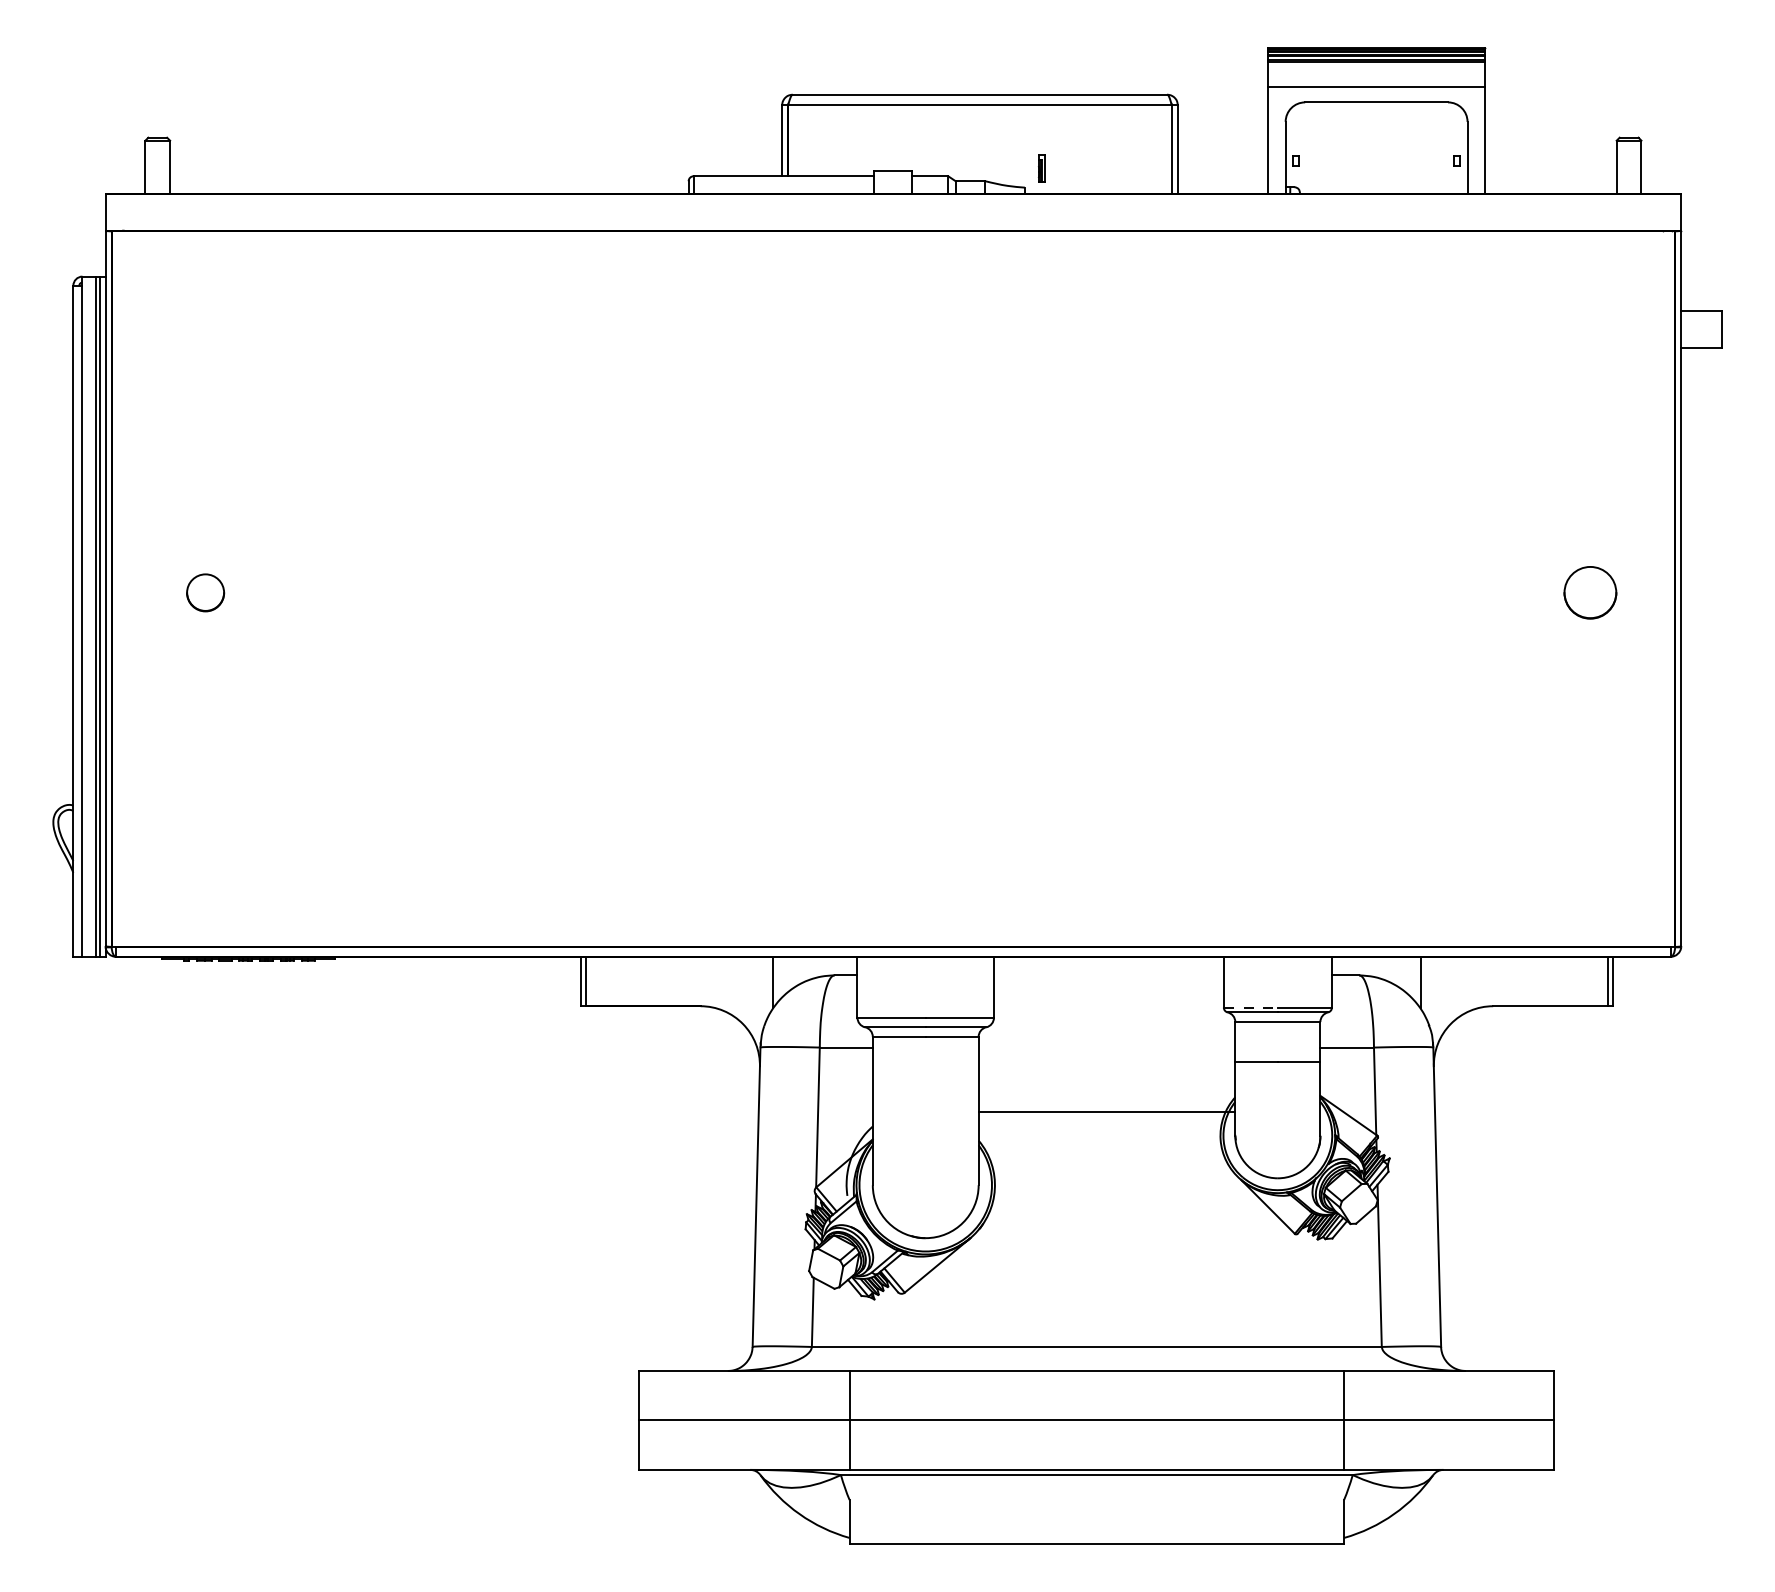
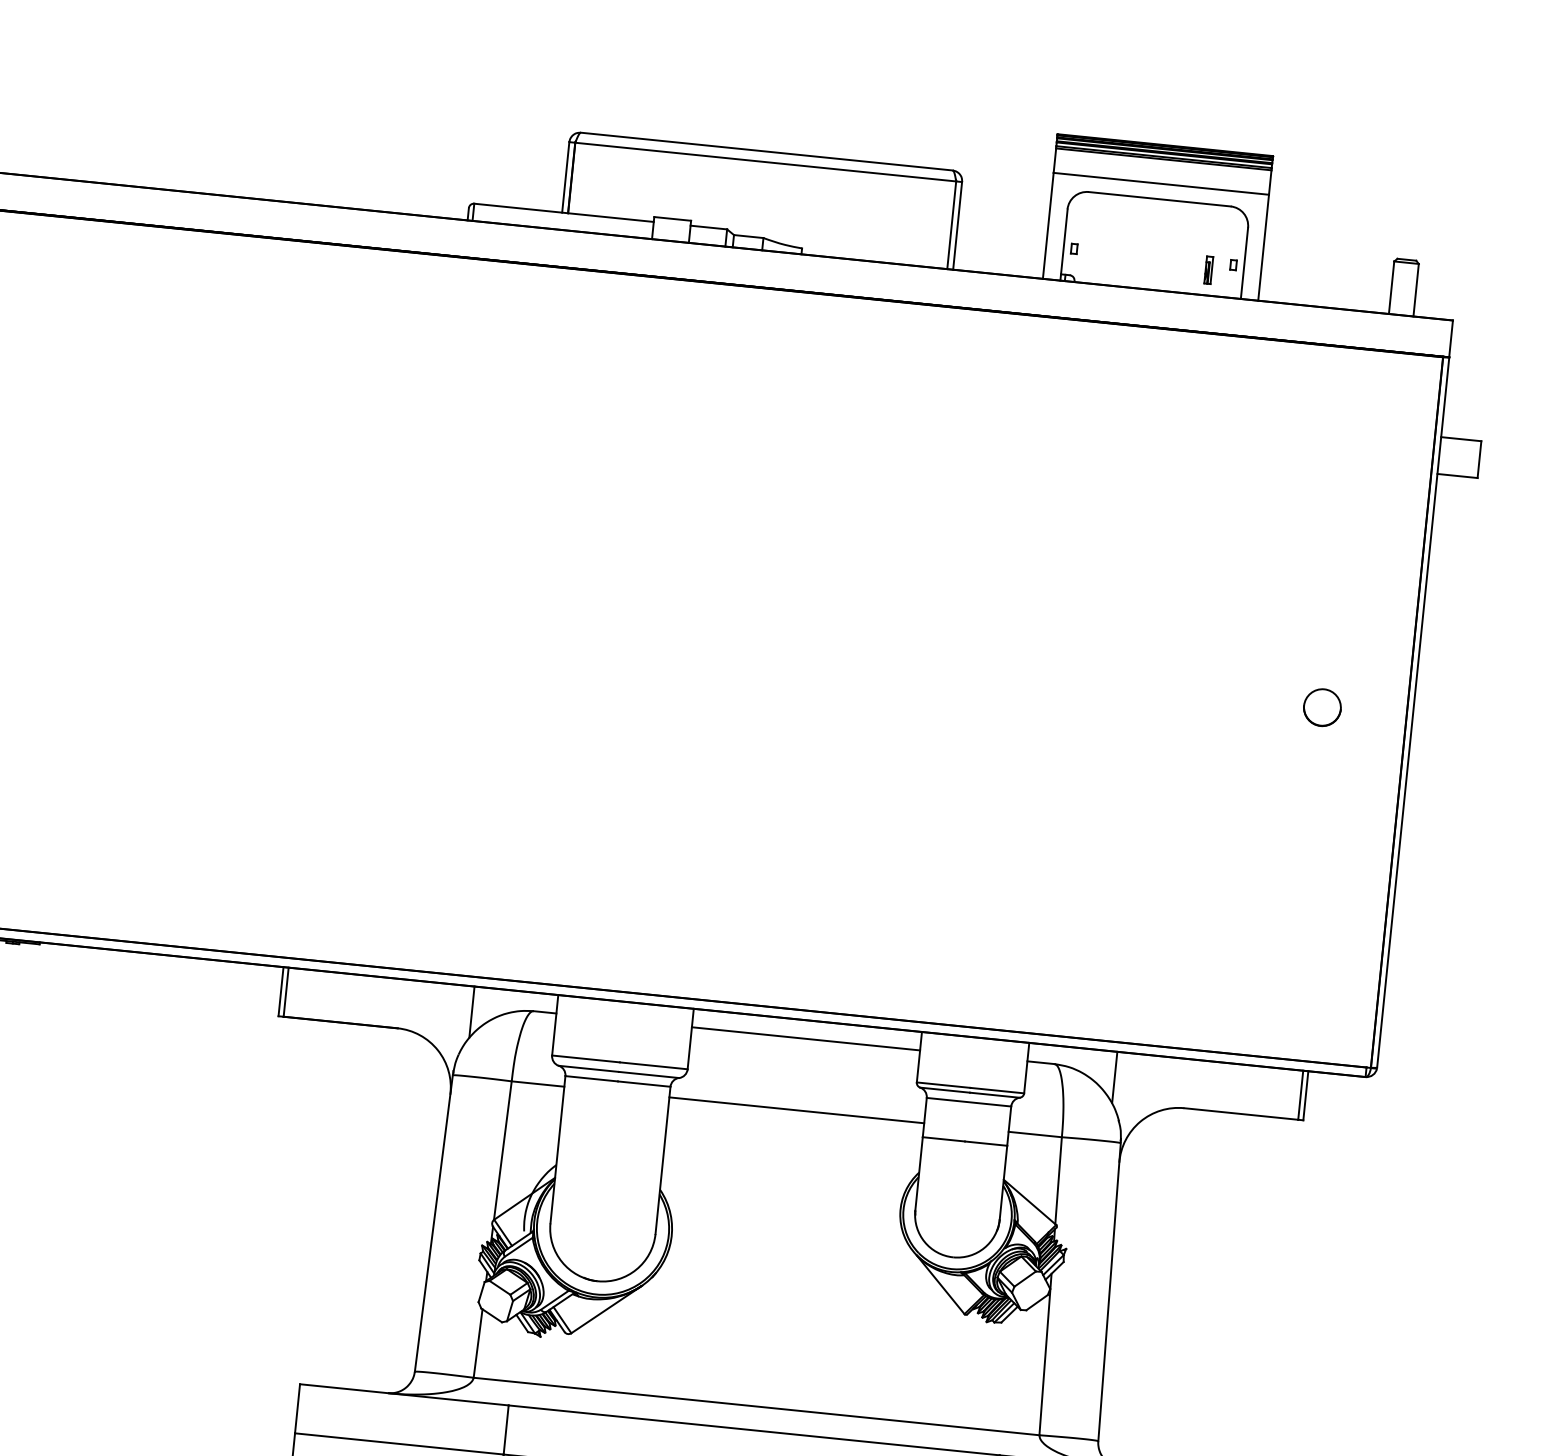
part: (1041, 168) -> (1208, 270), moved
part: (1589, 592) -> (1321, 707), size x0.71
line: (1108, 975) -> (805, 1038), added
line: (1251, 1007) -> (944, 1085), dashed -> solid
line: (1106, 1111) -> (796, 1110), moved

